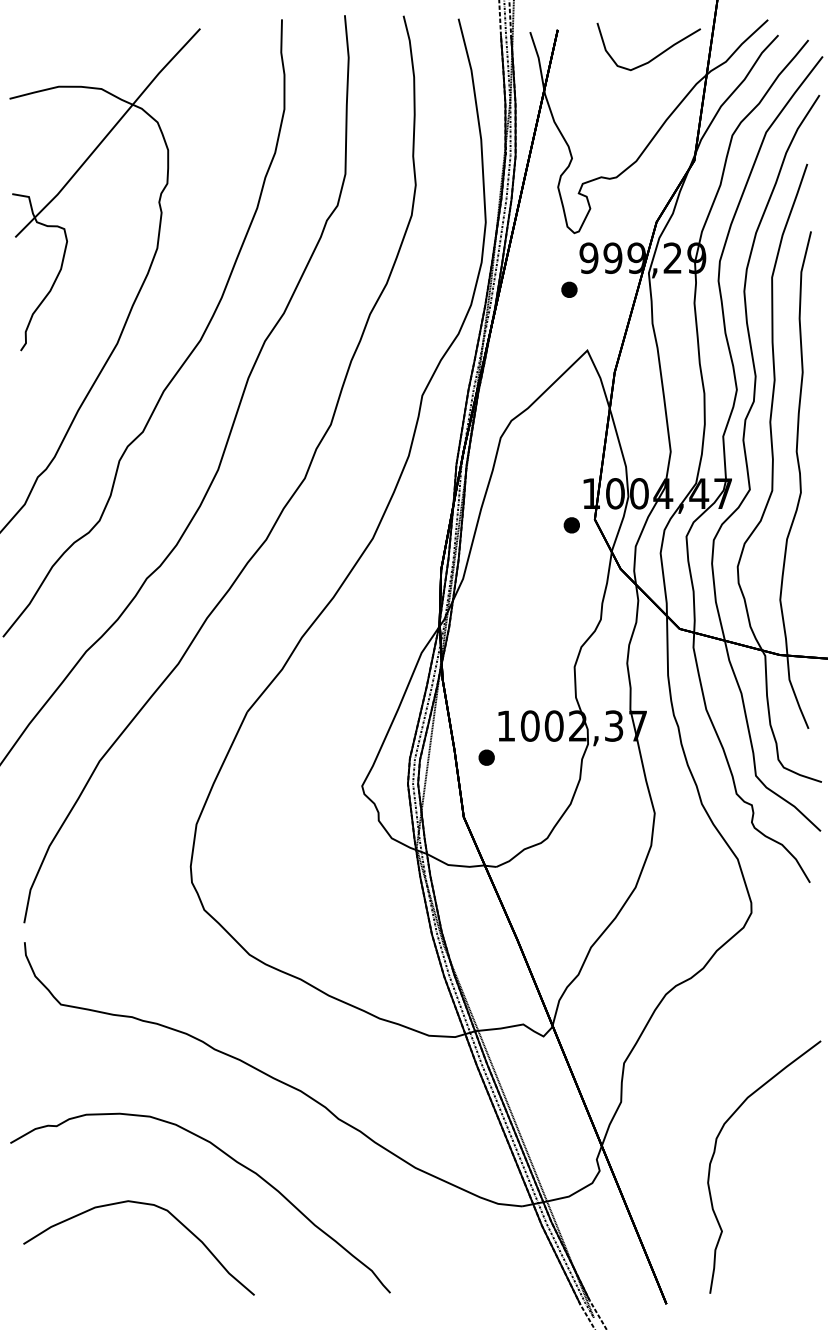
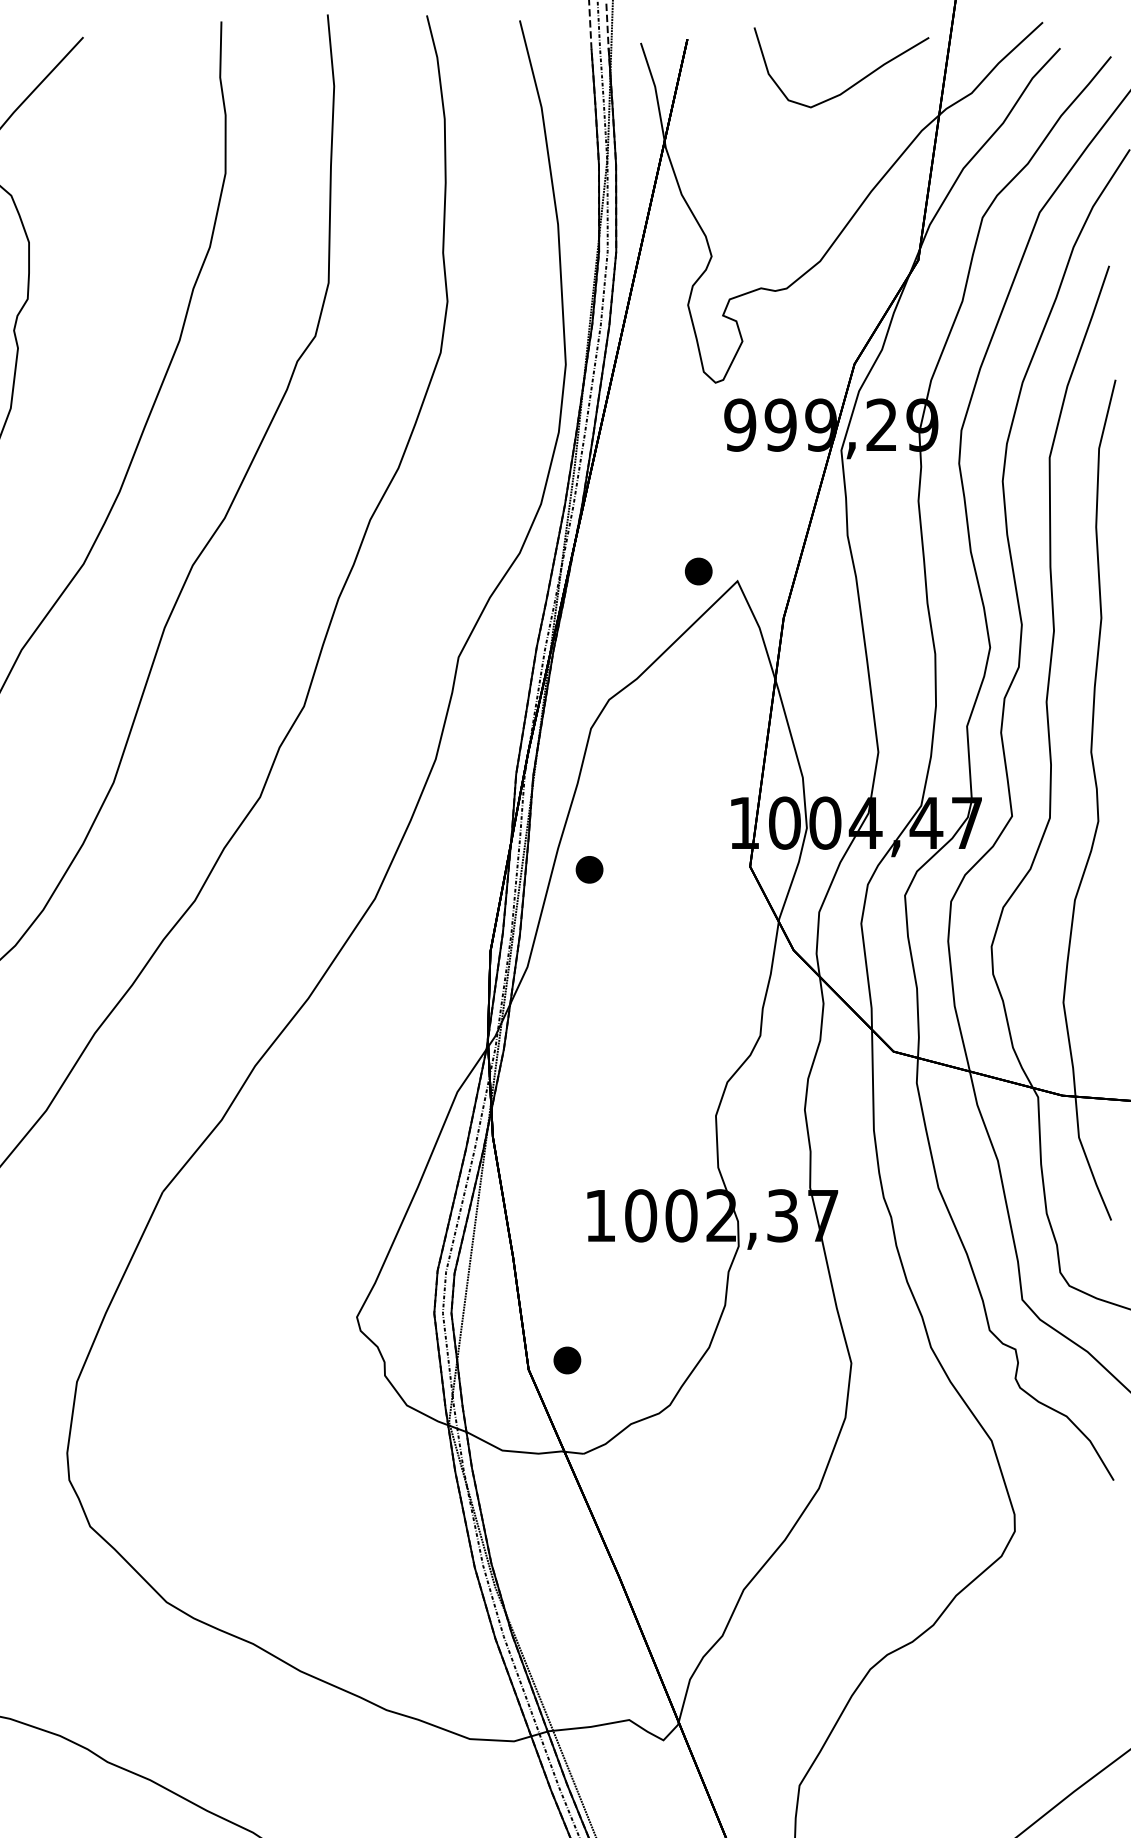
part: (569, 289) -> (698, 570), moved
part: (571, 525) -> (588, 870), moved
part: (486, 757) -> (567, 1360), moved

